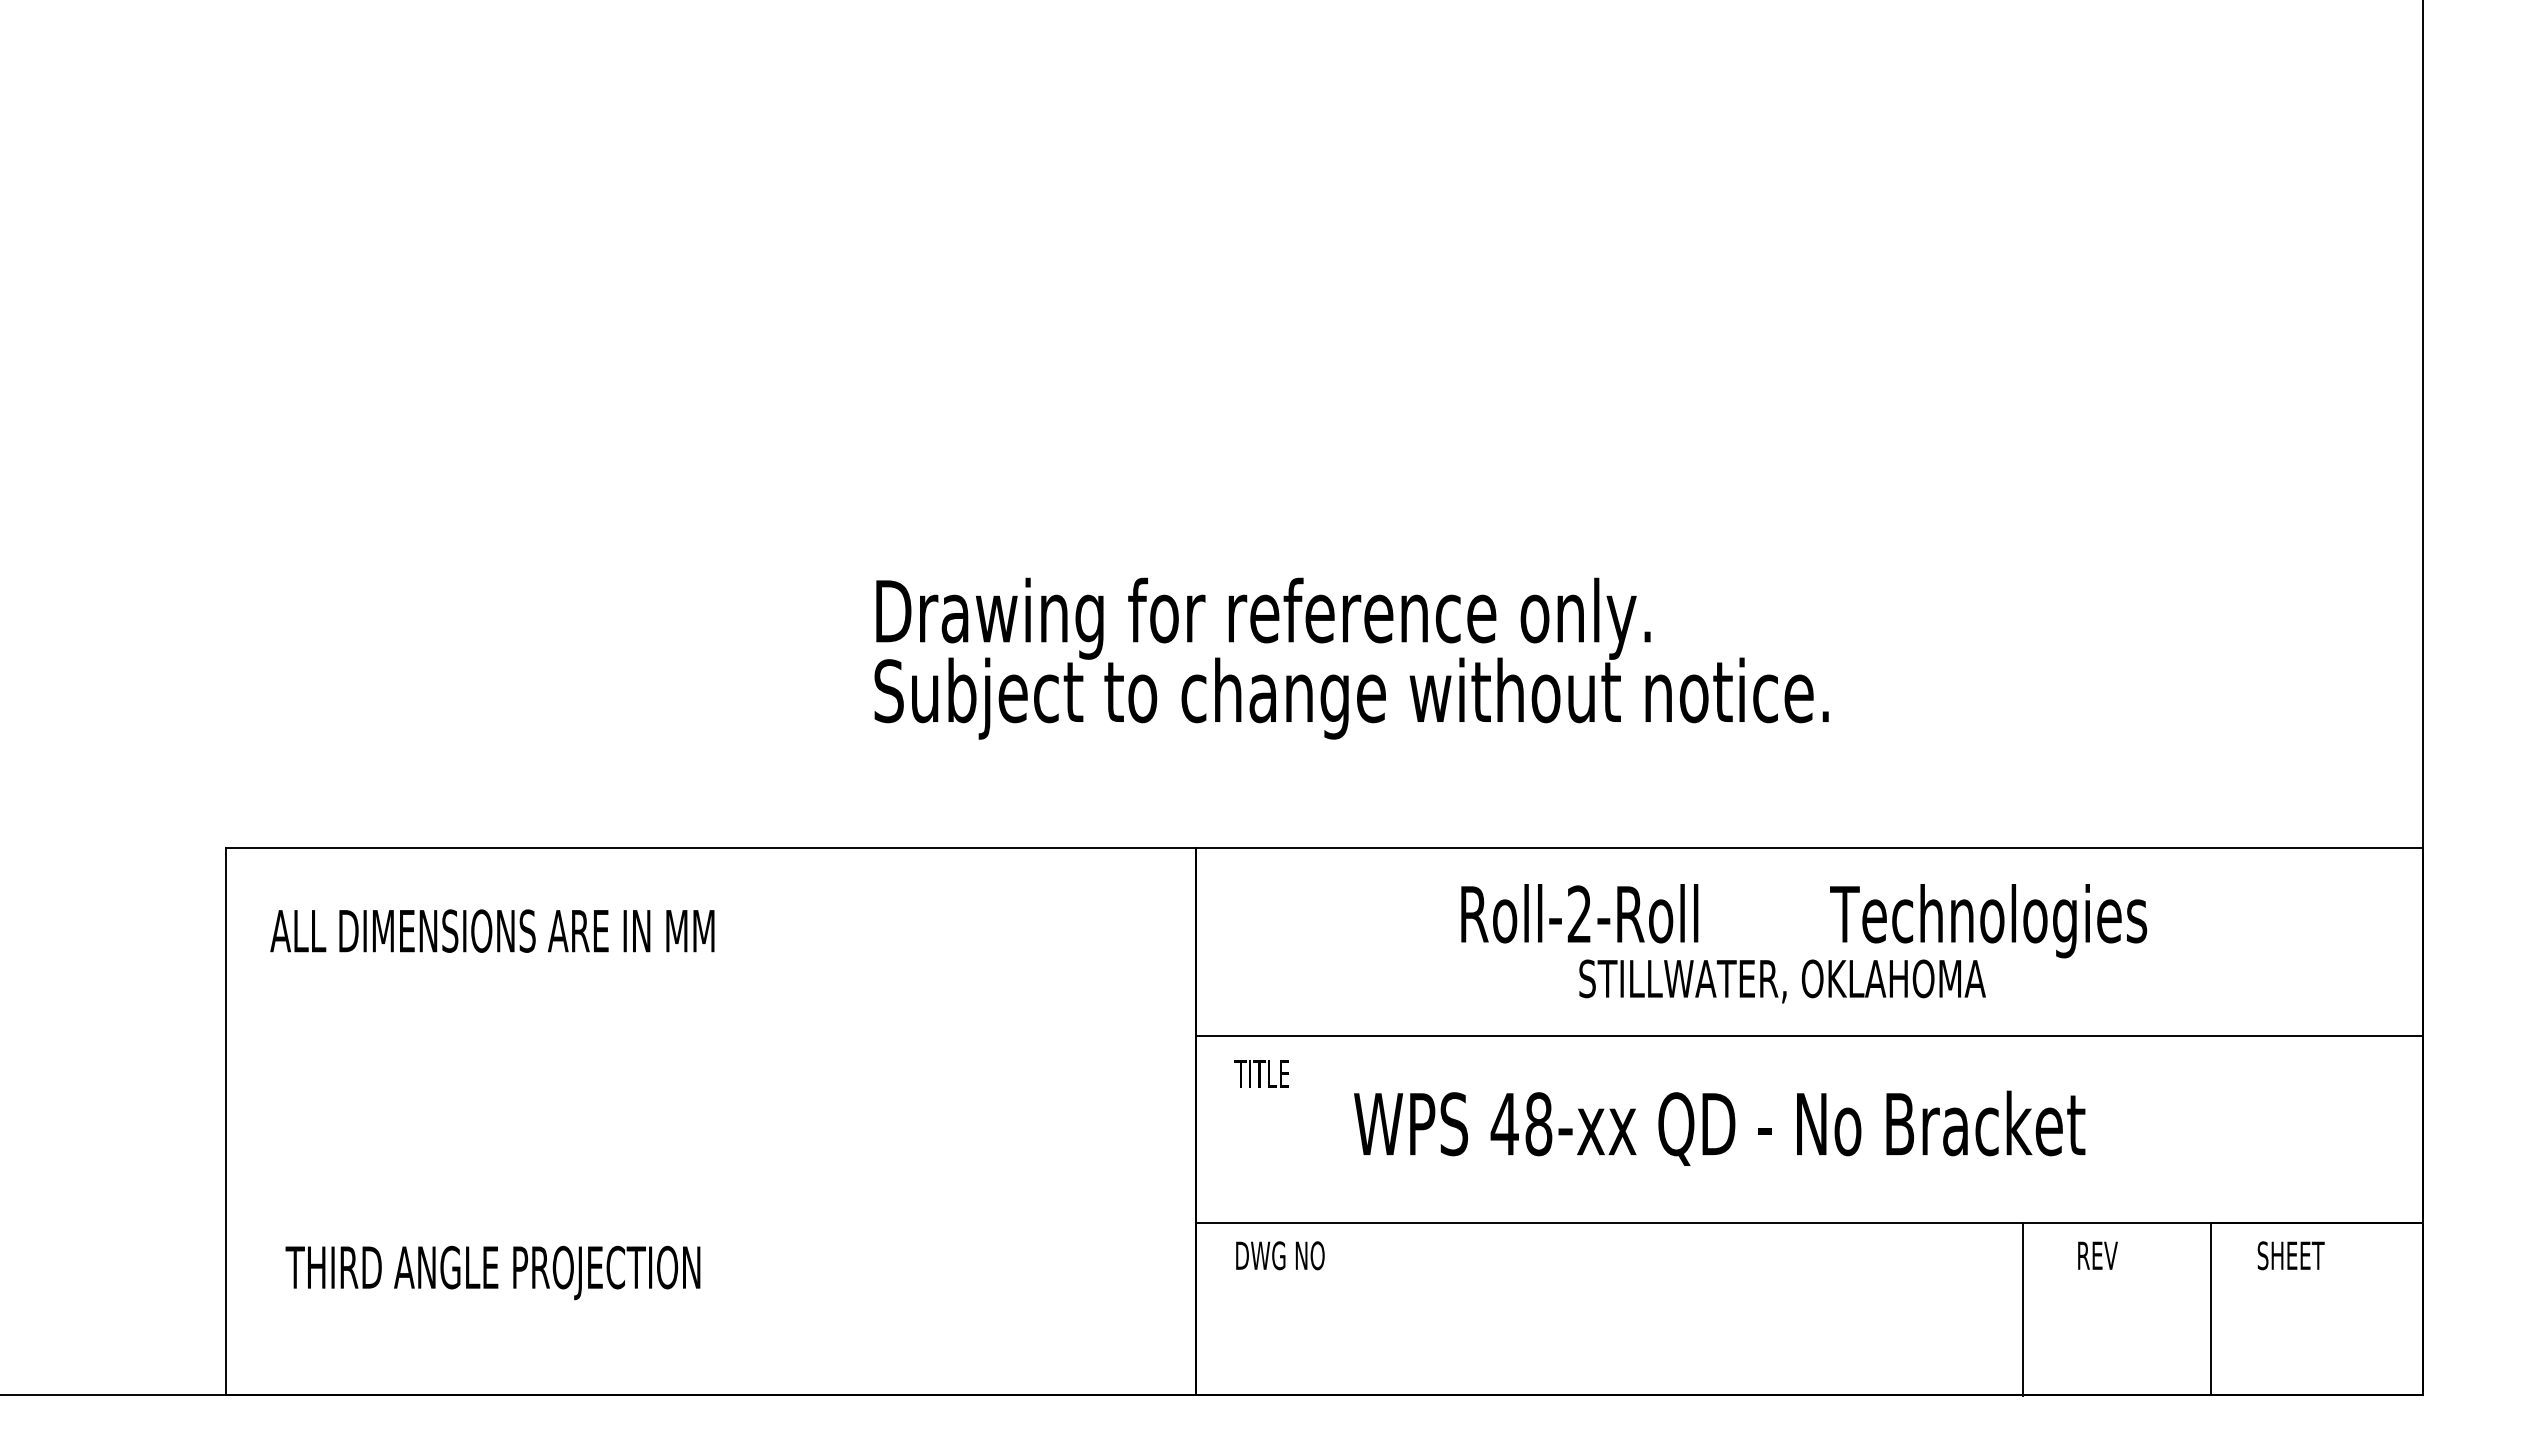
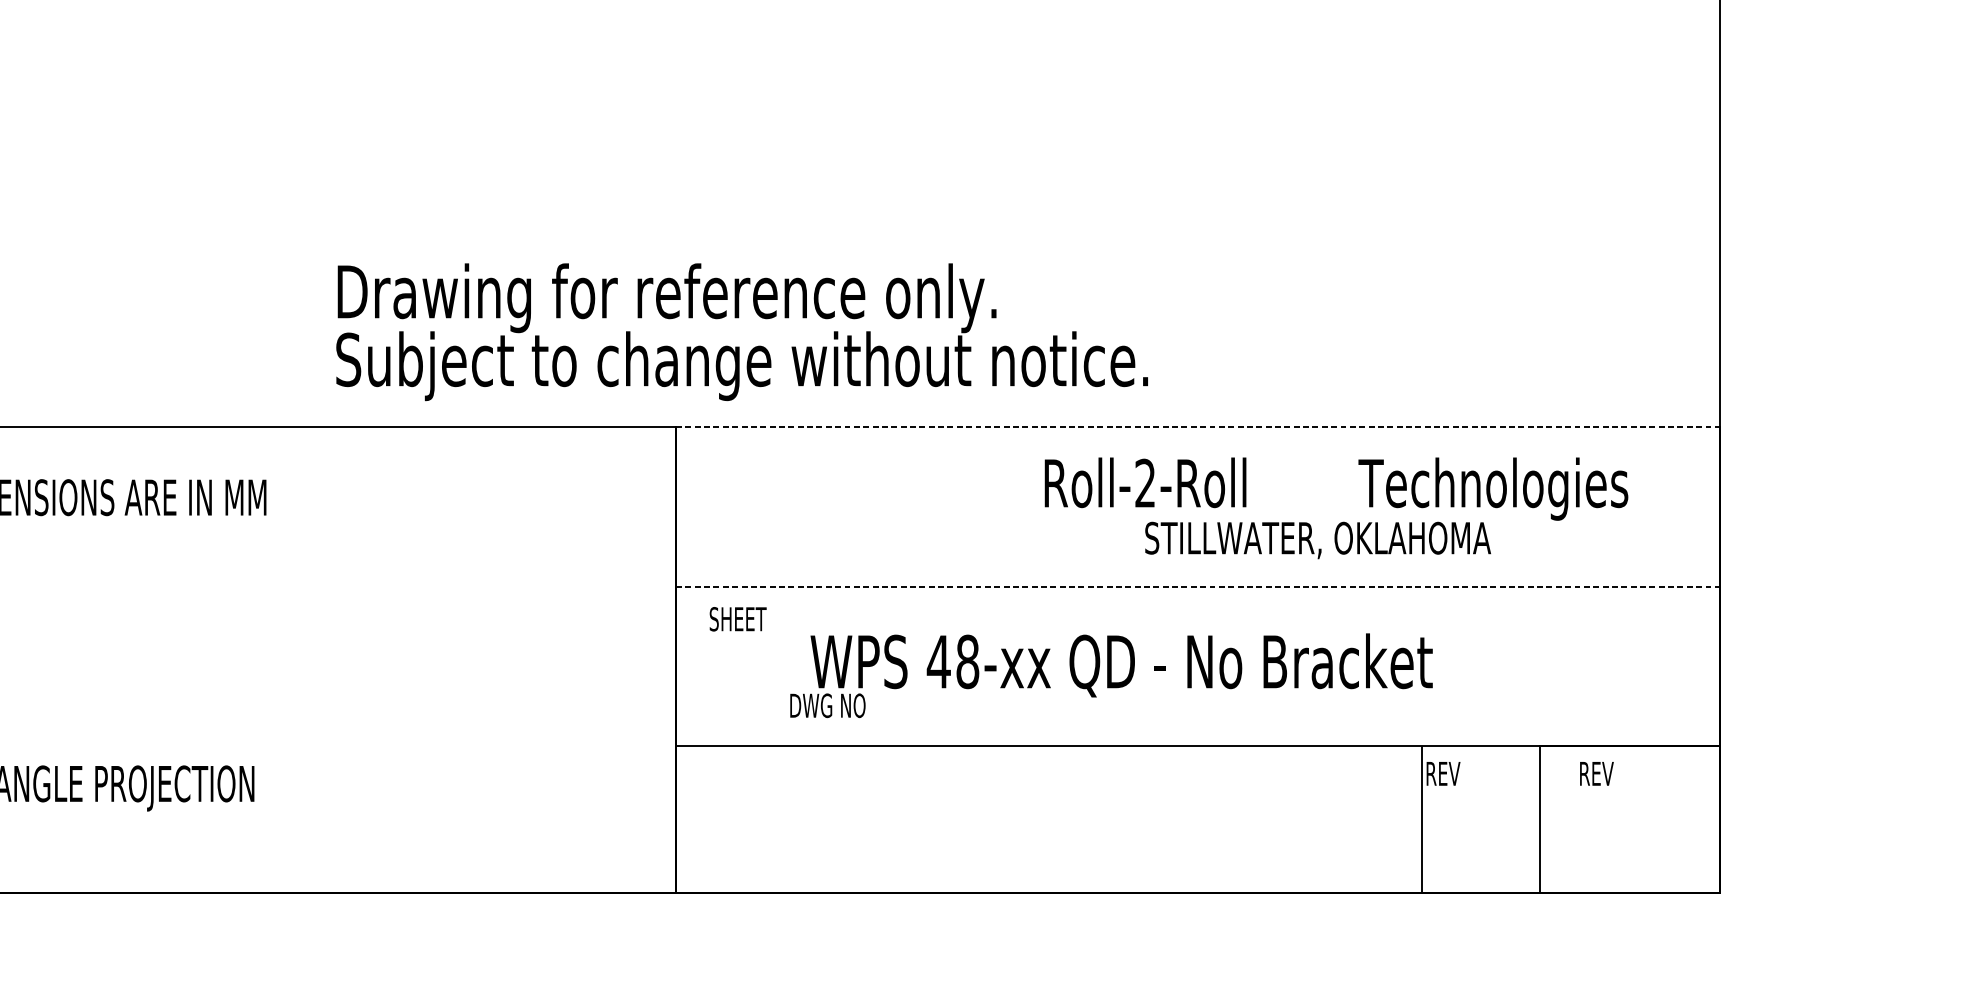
text: (1351, 658) -> (742, 332), moved
line: (1809, 848) -> (1198, 427), solid -> dashed
text: (1804, 943) -> (1336, 508), moved
line: (1809, 1035) -> (1198, 586), solid -> dashed
text: (1268, 1073) -> (737, 618), TITLE -> SHEET
text: (1280, 1255) -> (827, 705), moved
text: (2290, 1255) -> (1607, 773), SHEET -> REV
line: (2022, 1309) -> (1421, 819), moved

